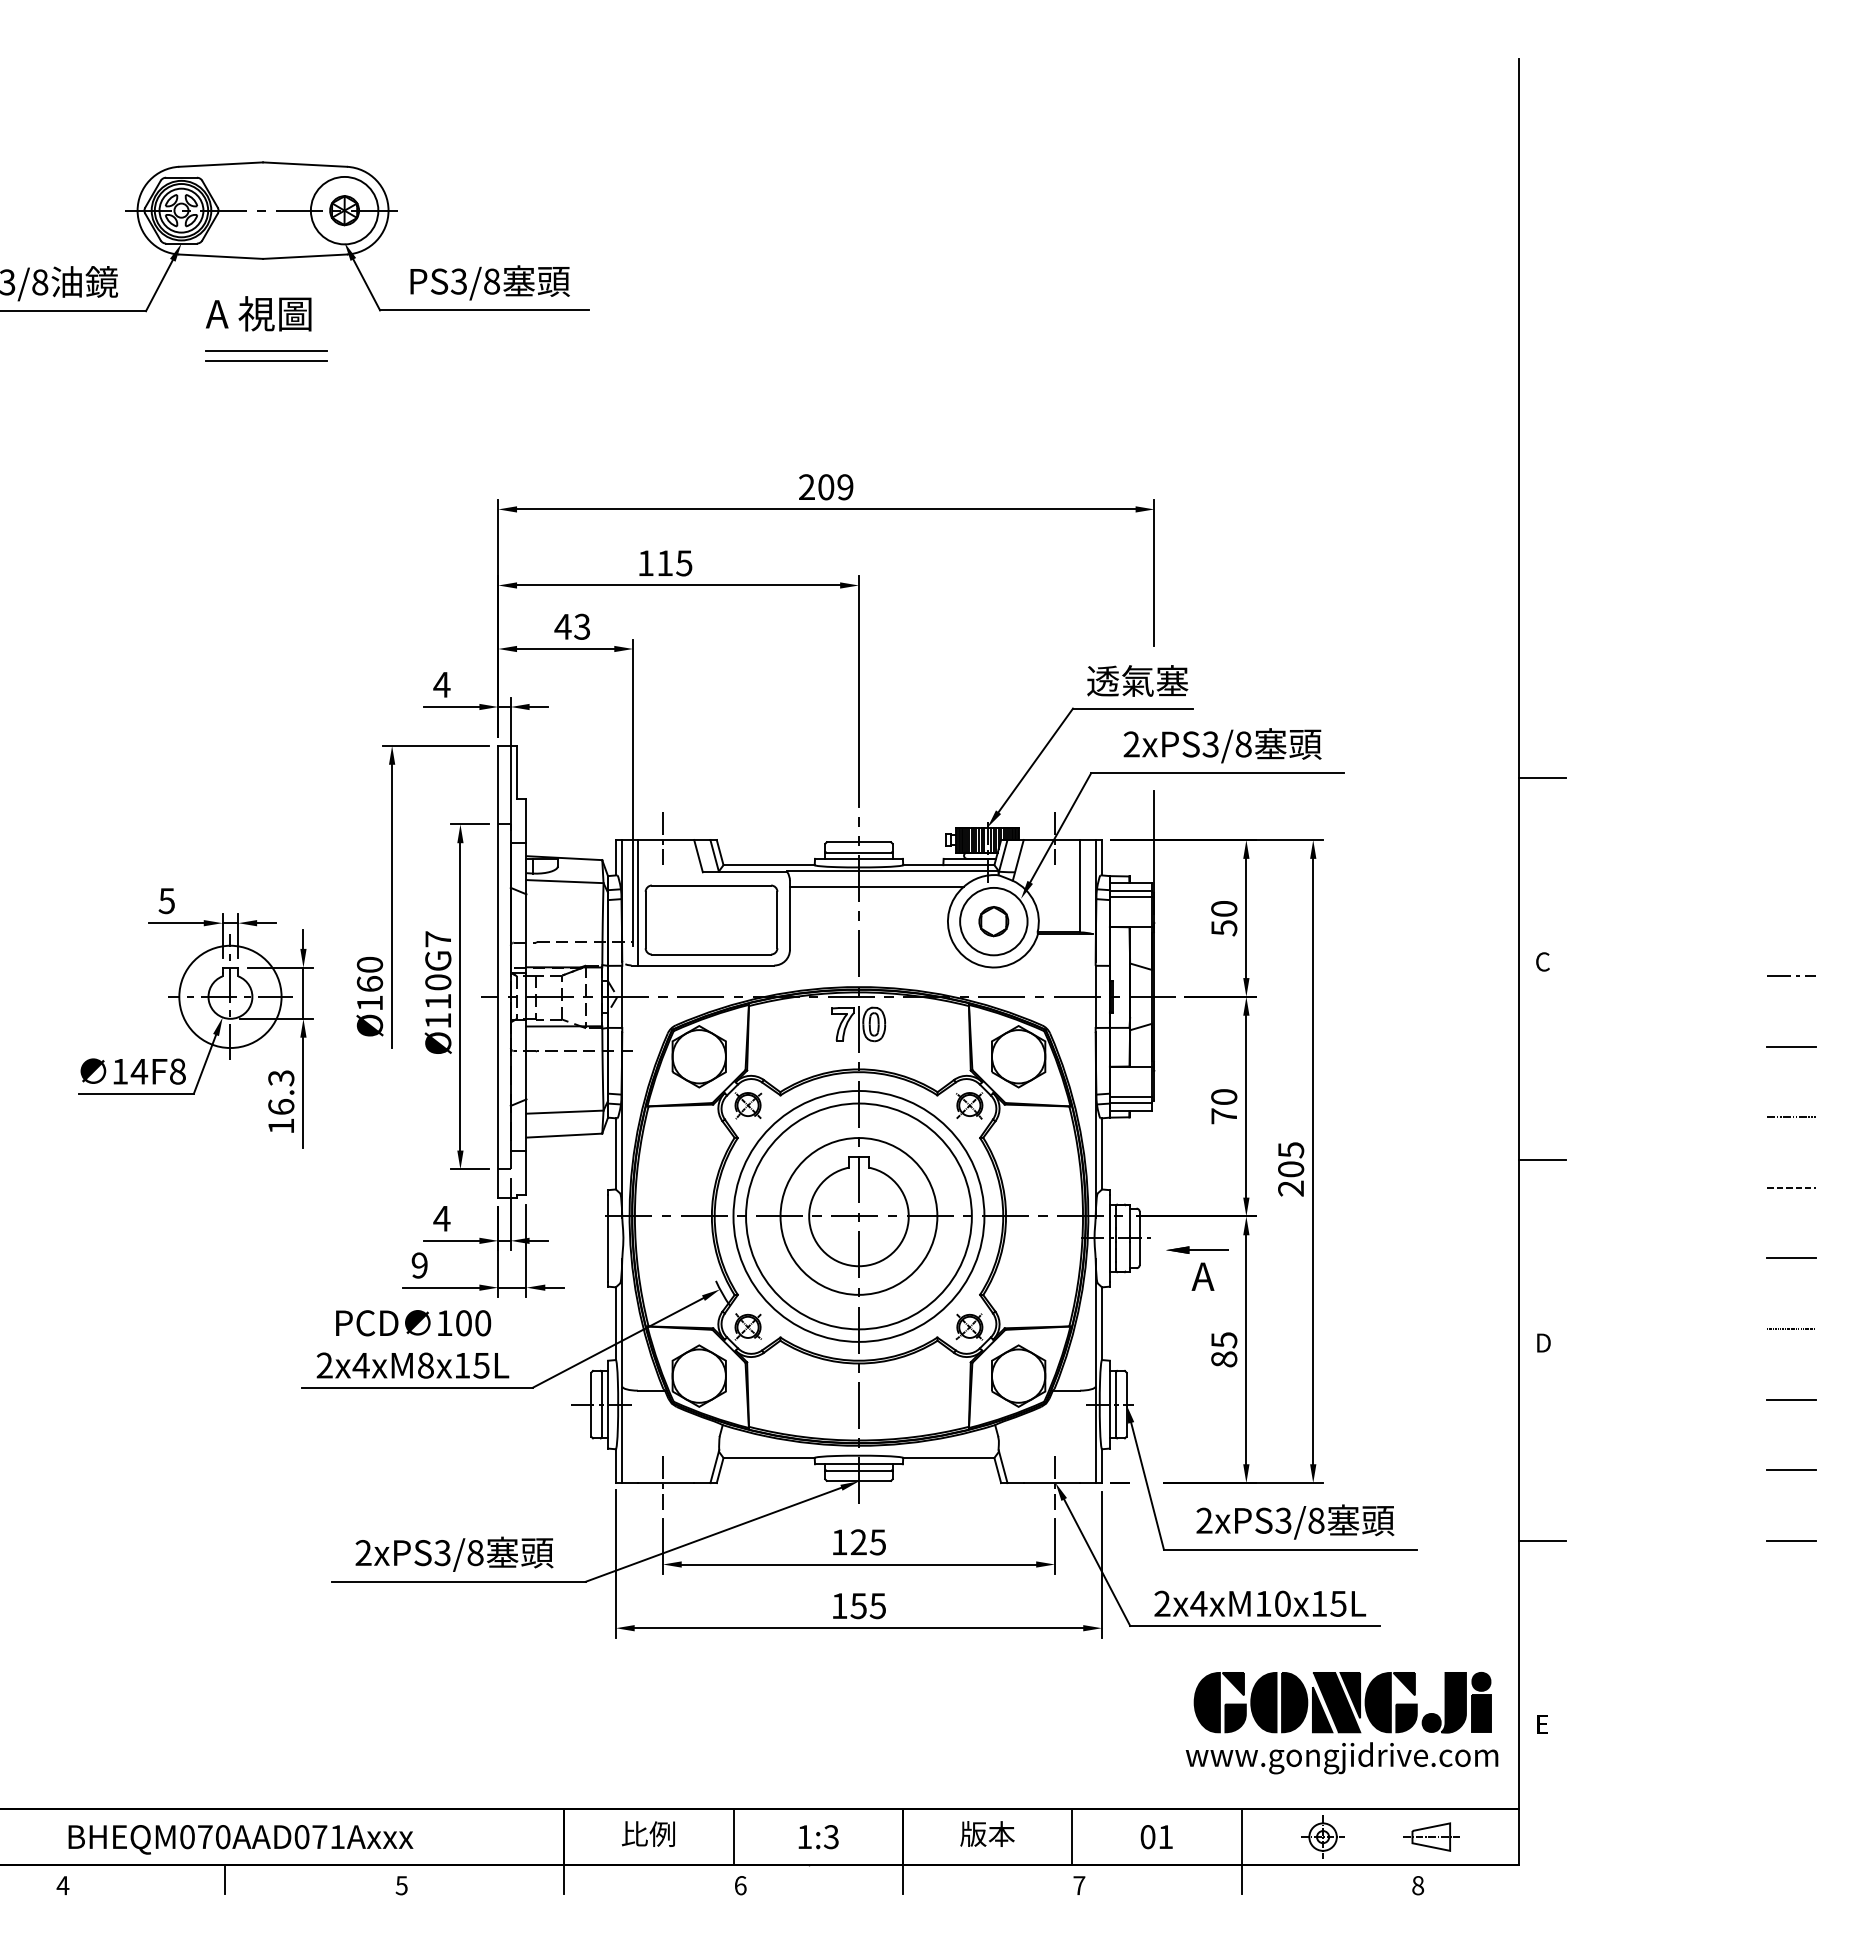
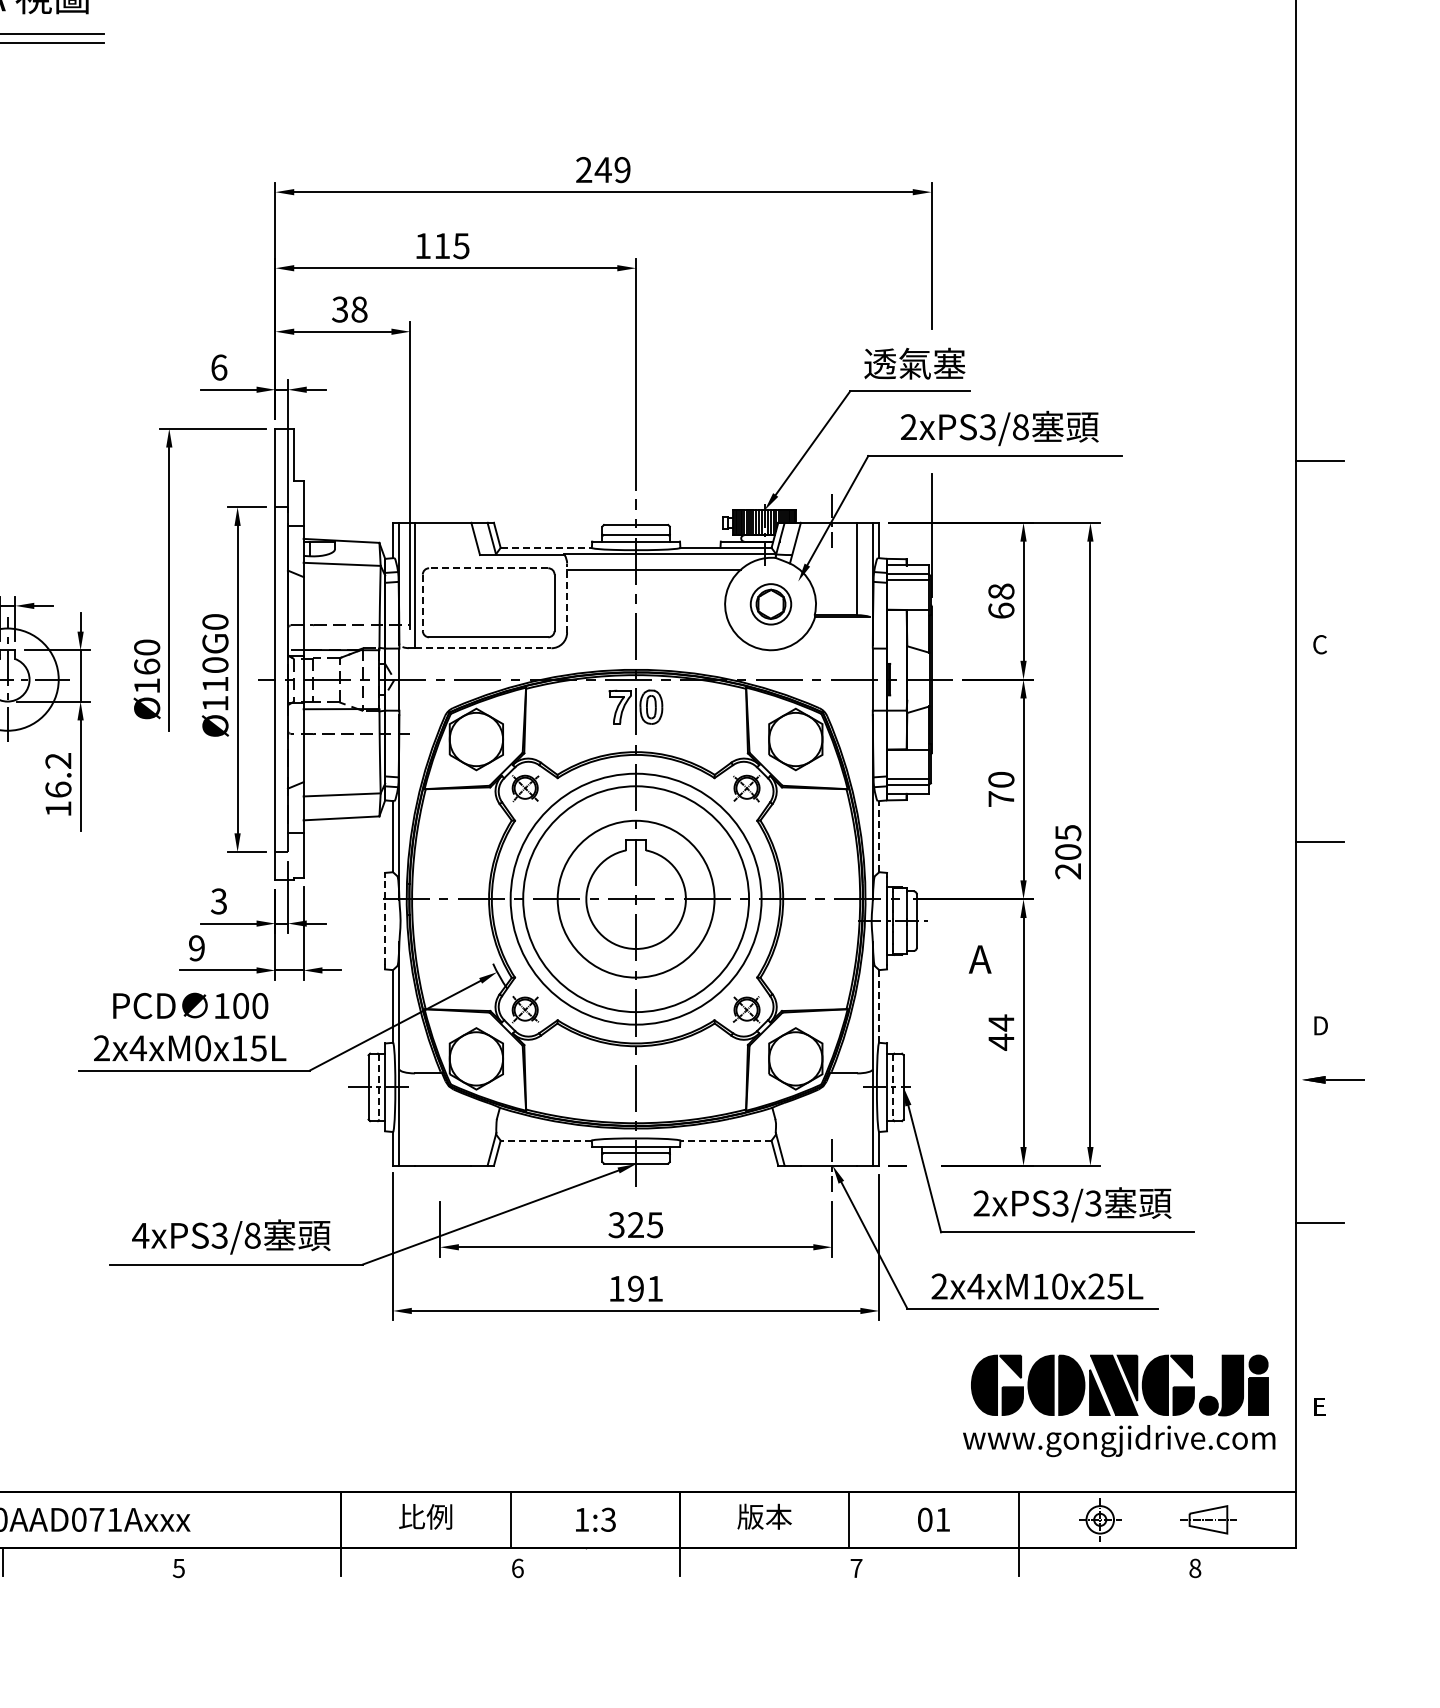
text: (825, 487) -> (602, 170), 209 -> 249
text: (572, 626) -> (349, 309), 43 -> 38
text: (441, 684) -> (218, 367), 4 -> 6
line: (662, 837) -> (439, 520), removed
line: (769, 865) -> (546, 548), solid -> dashed
line: (711, 885) -> (488, 568), solid -> dashed
line: (789, 915) -> (566, 598), solid -> dashed
text: (1224, 918) -> (1001, 601), 50 -> 68
line: (645, 920) -> (422, 603), solid -> dashed
circle: (993, 921) -> (770, 604), size x0.6
text: (438, 939) -> (215, 622), Ø110G7 -> Ø110G0
line: (706, 965) -> (483, 648), solid -> dashed
text: (281, 1078) -> (58, 761), 16.3 -> 16.2
line: (1102, 1153) -> (879, 836), solid -> dashed
text: (441, 1218) -> (218, 901), 4 -> 3
line: (608, 1238) -> (385, 921), solid -> dashed
part: (1197, 1249) -> (1333, 1079), moved
line: (1102, 1323) -> (879, 1006), solid -> dashed
text: (1224, 1349) -> (1001, 1032), 85 -> 44
text: (425, 1365) -> (202, 1048), 2x4xM8x15L -> 2x4xM0x15L
line: (601, 1404) -> (378, 1087), solid -> dashed
line: (1116, 1404) -> (893, 1087), solid -> dashed
line: (769, 1457) -> (546, 1140), solid -> dashed
line: (948, 1457) -> (725, 1140), solid -> dashed
line: (662, 1482) -> (439, 1165), removed
text: (1316, 1520) -> (1093, 1203), 2xPS3/8 -> 2xPS3/3
text: (839, 1542) -> (616, 1225), 125 -> 325
text: (363, 1552) -> (140, 1235), 2xPS3/8 -> 4xPS3/8
text: (1319, 1603) -> (1096, 1286), 2x4xM10x15L -> 2x4xM10x25L
text: (867, 1606) -> (644, 1289), 155 -> 191

